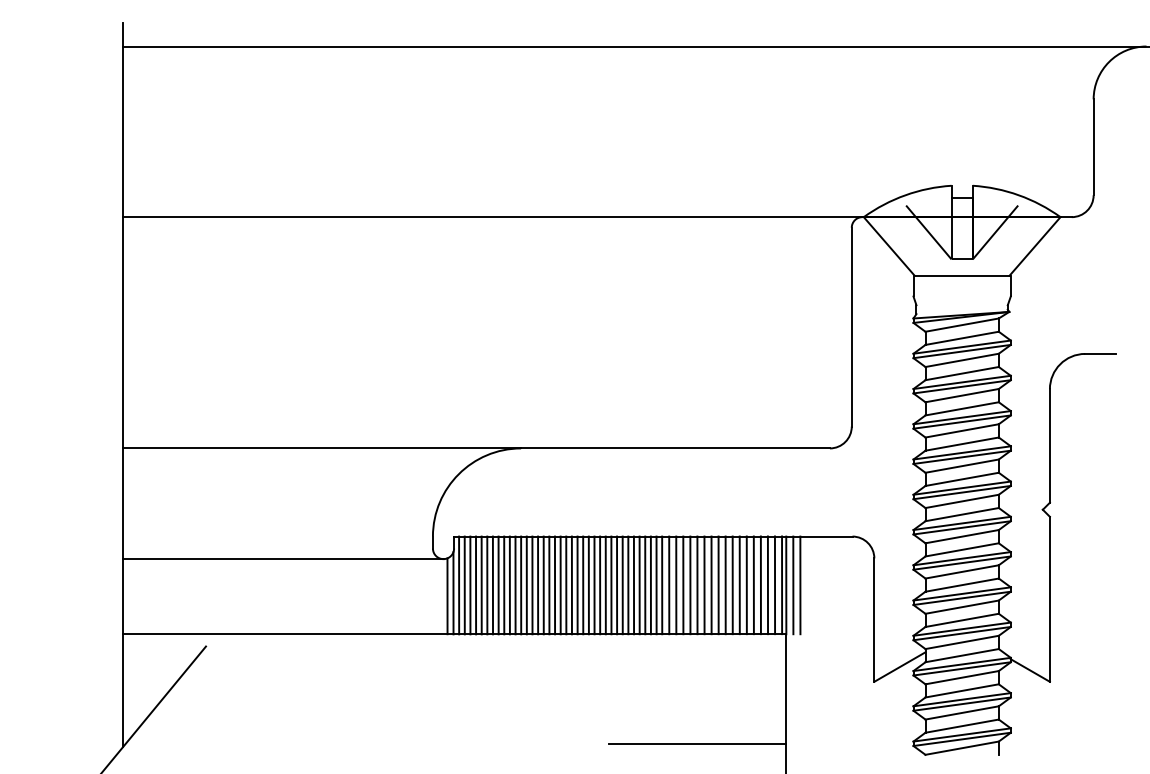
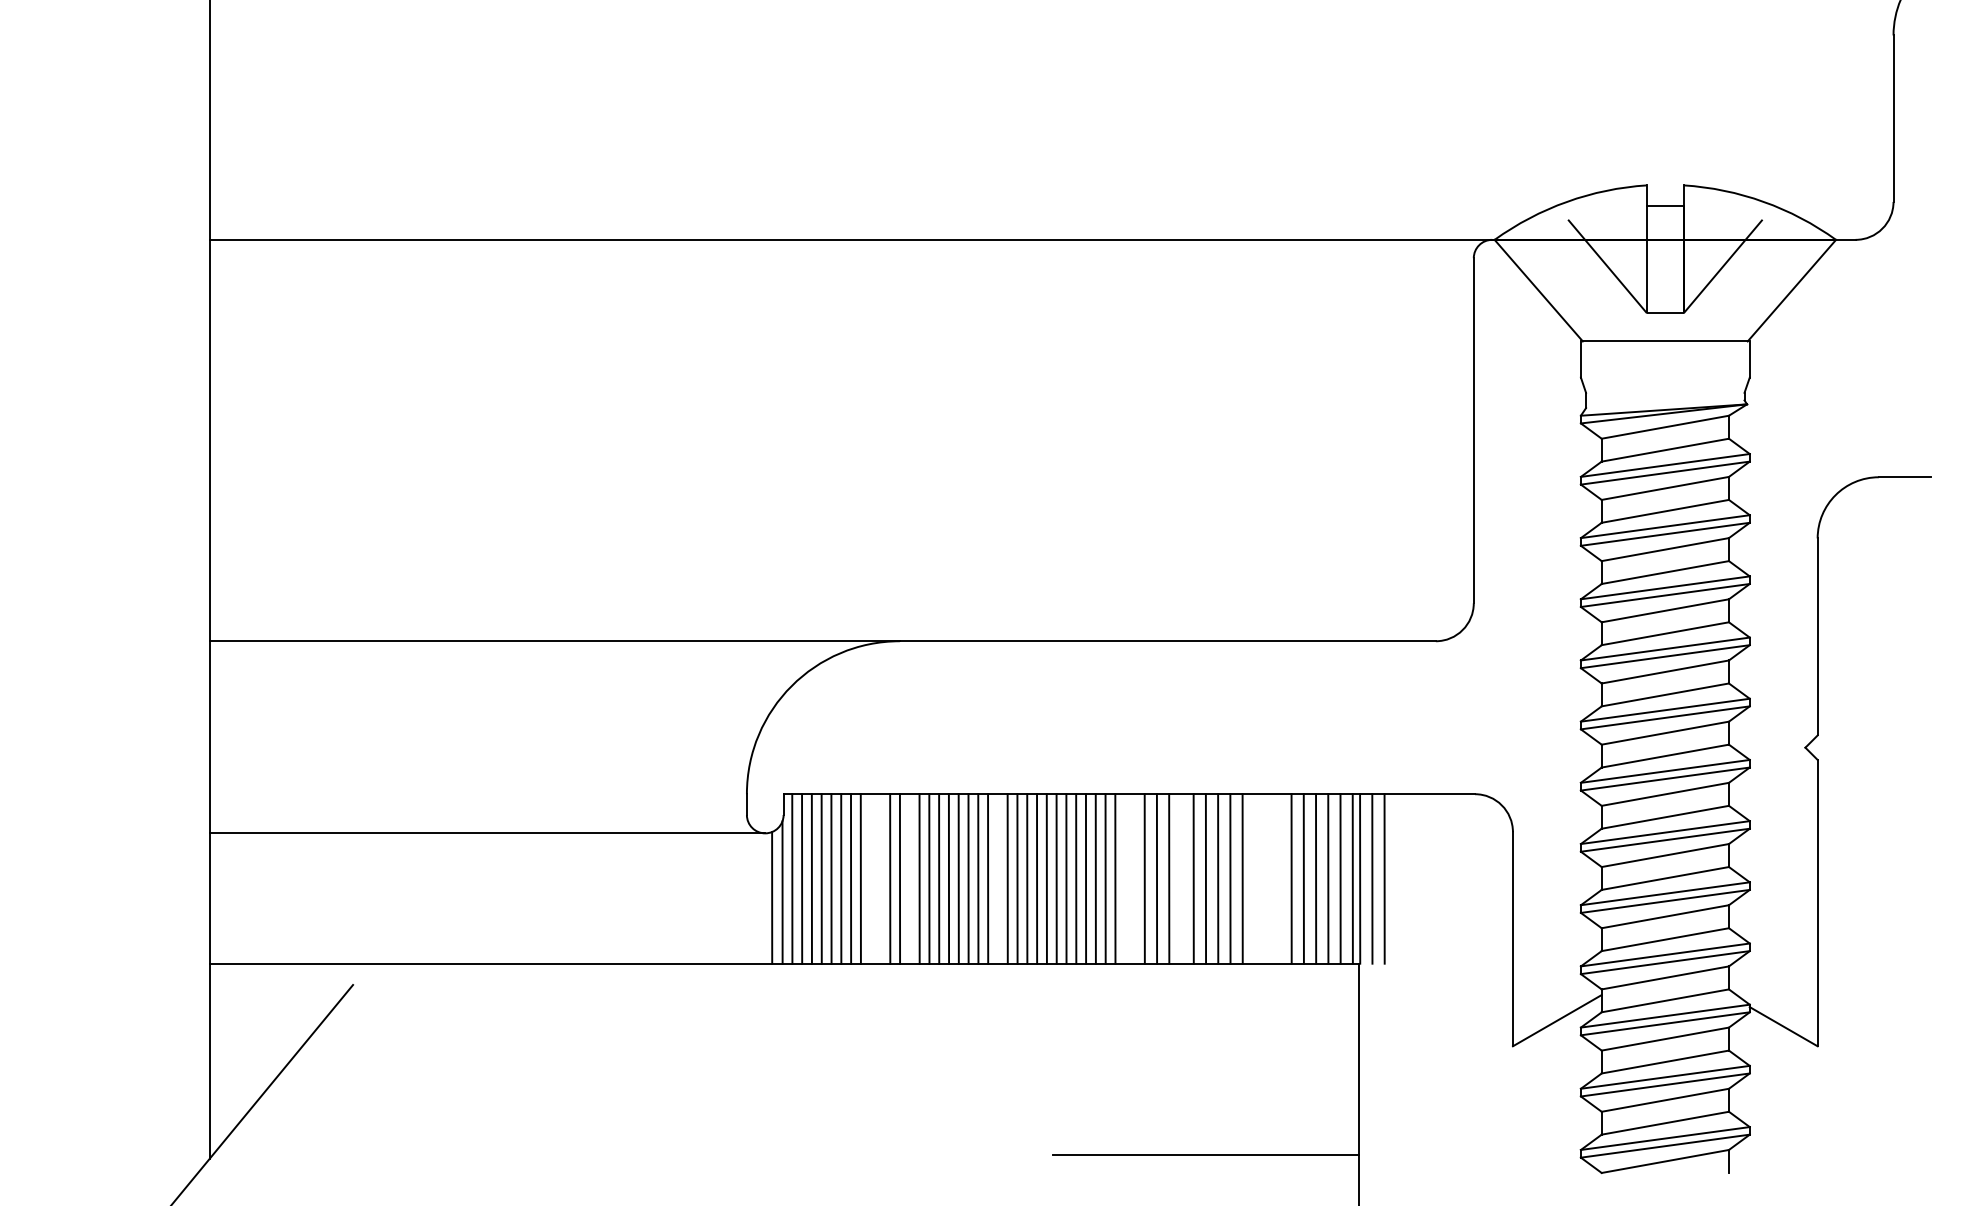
line: (504, 585) -> (871, 879), removed
line: (509, 585) -> (879, 879), removed
line: (526, 585) -> (909, 879), removed
line: (577, 585) -> (997, 879), removed
line: (650, 585) -> (1124, 879), removed
line: (656, 585) -> (1134, 879), removed
line: (683, 585) -> (1181, 879), removed
line: (725, 585) -> (1254, 879), removed
line: (732, 585) -> (1266, 879), removed
line: (739, 585) -> (1278, 879), removed

